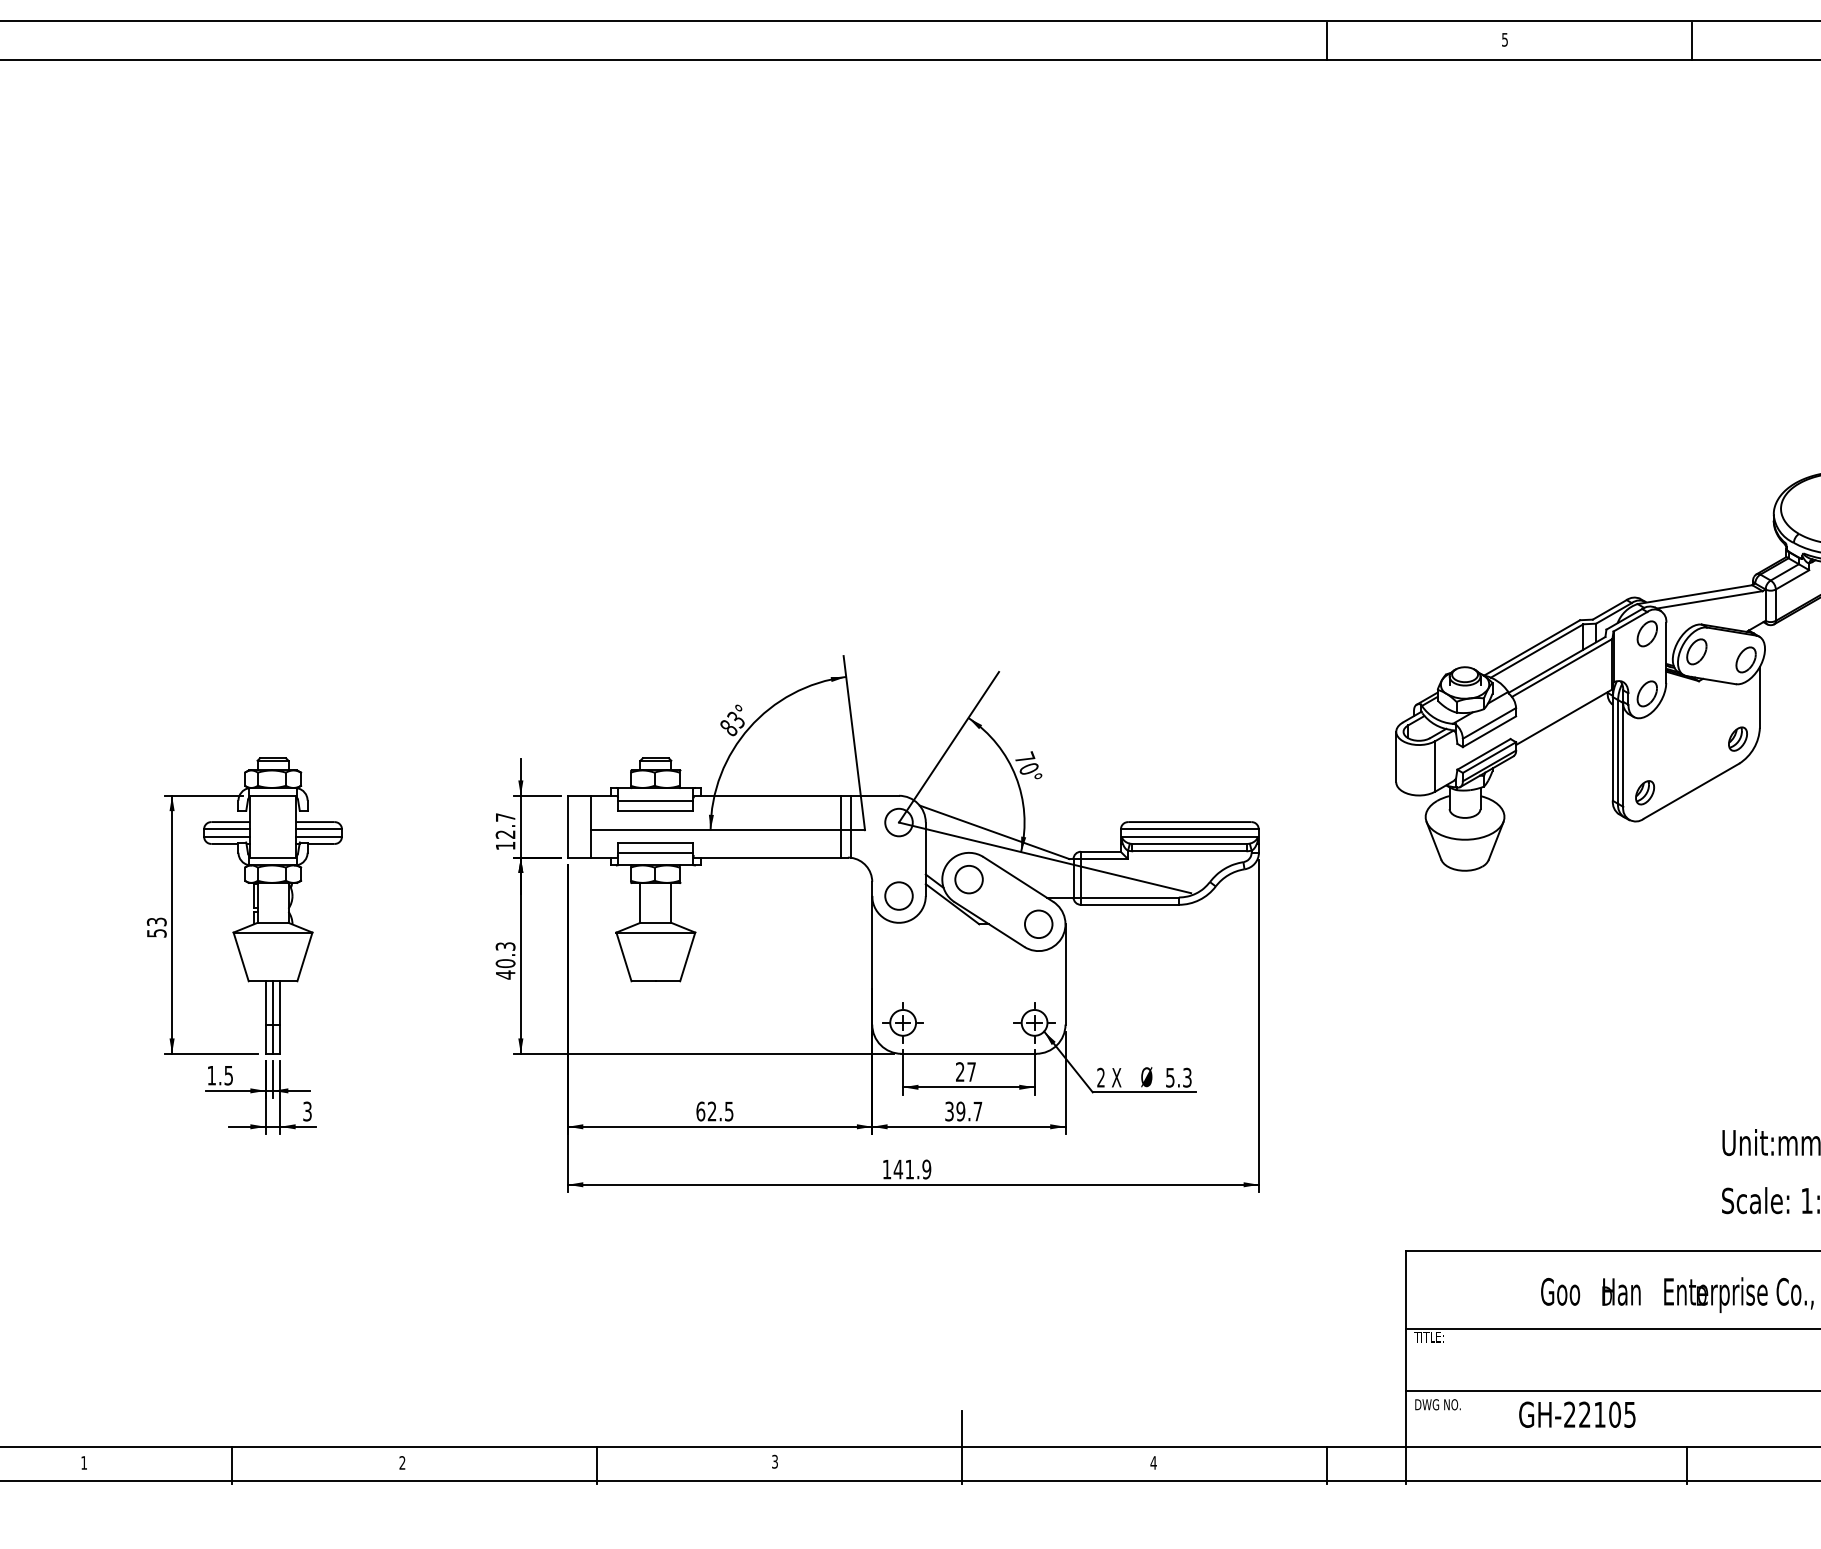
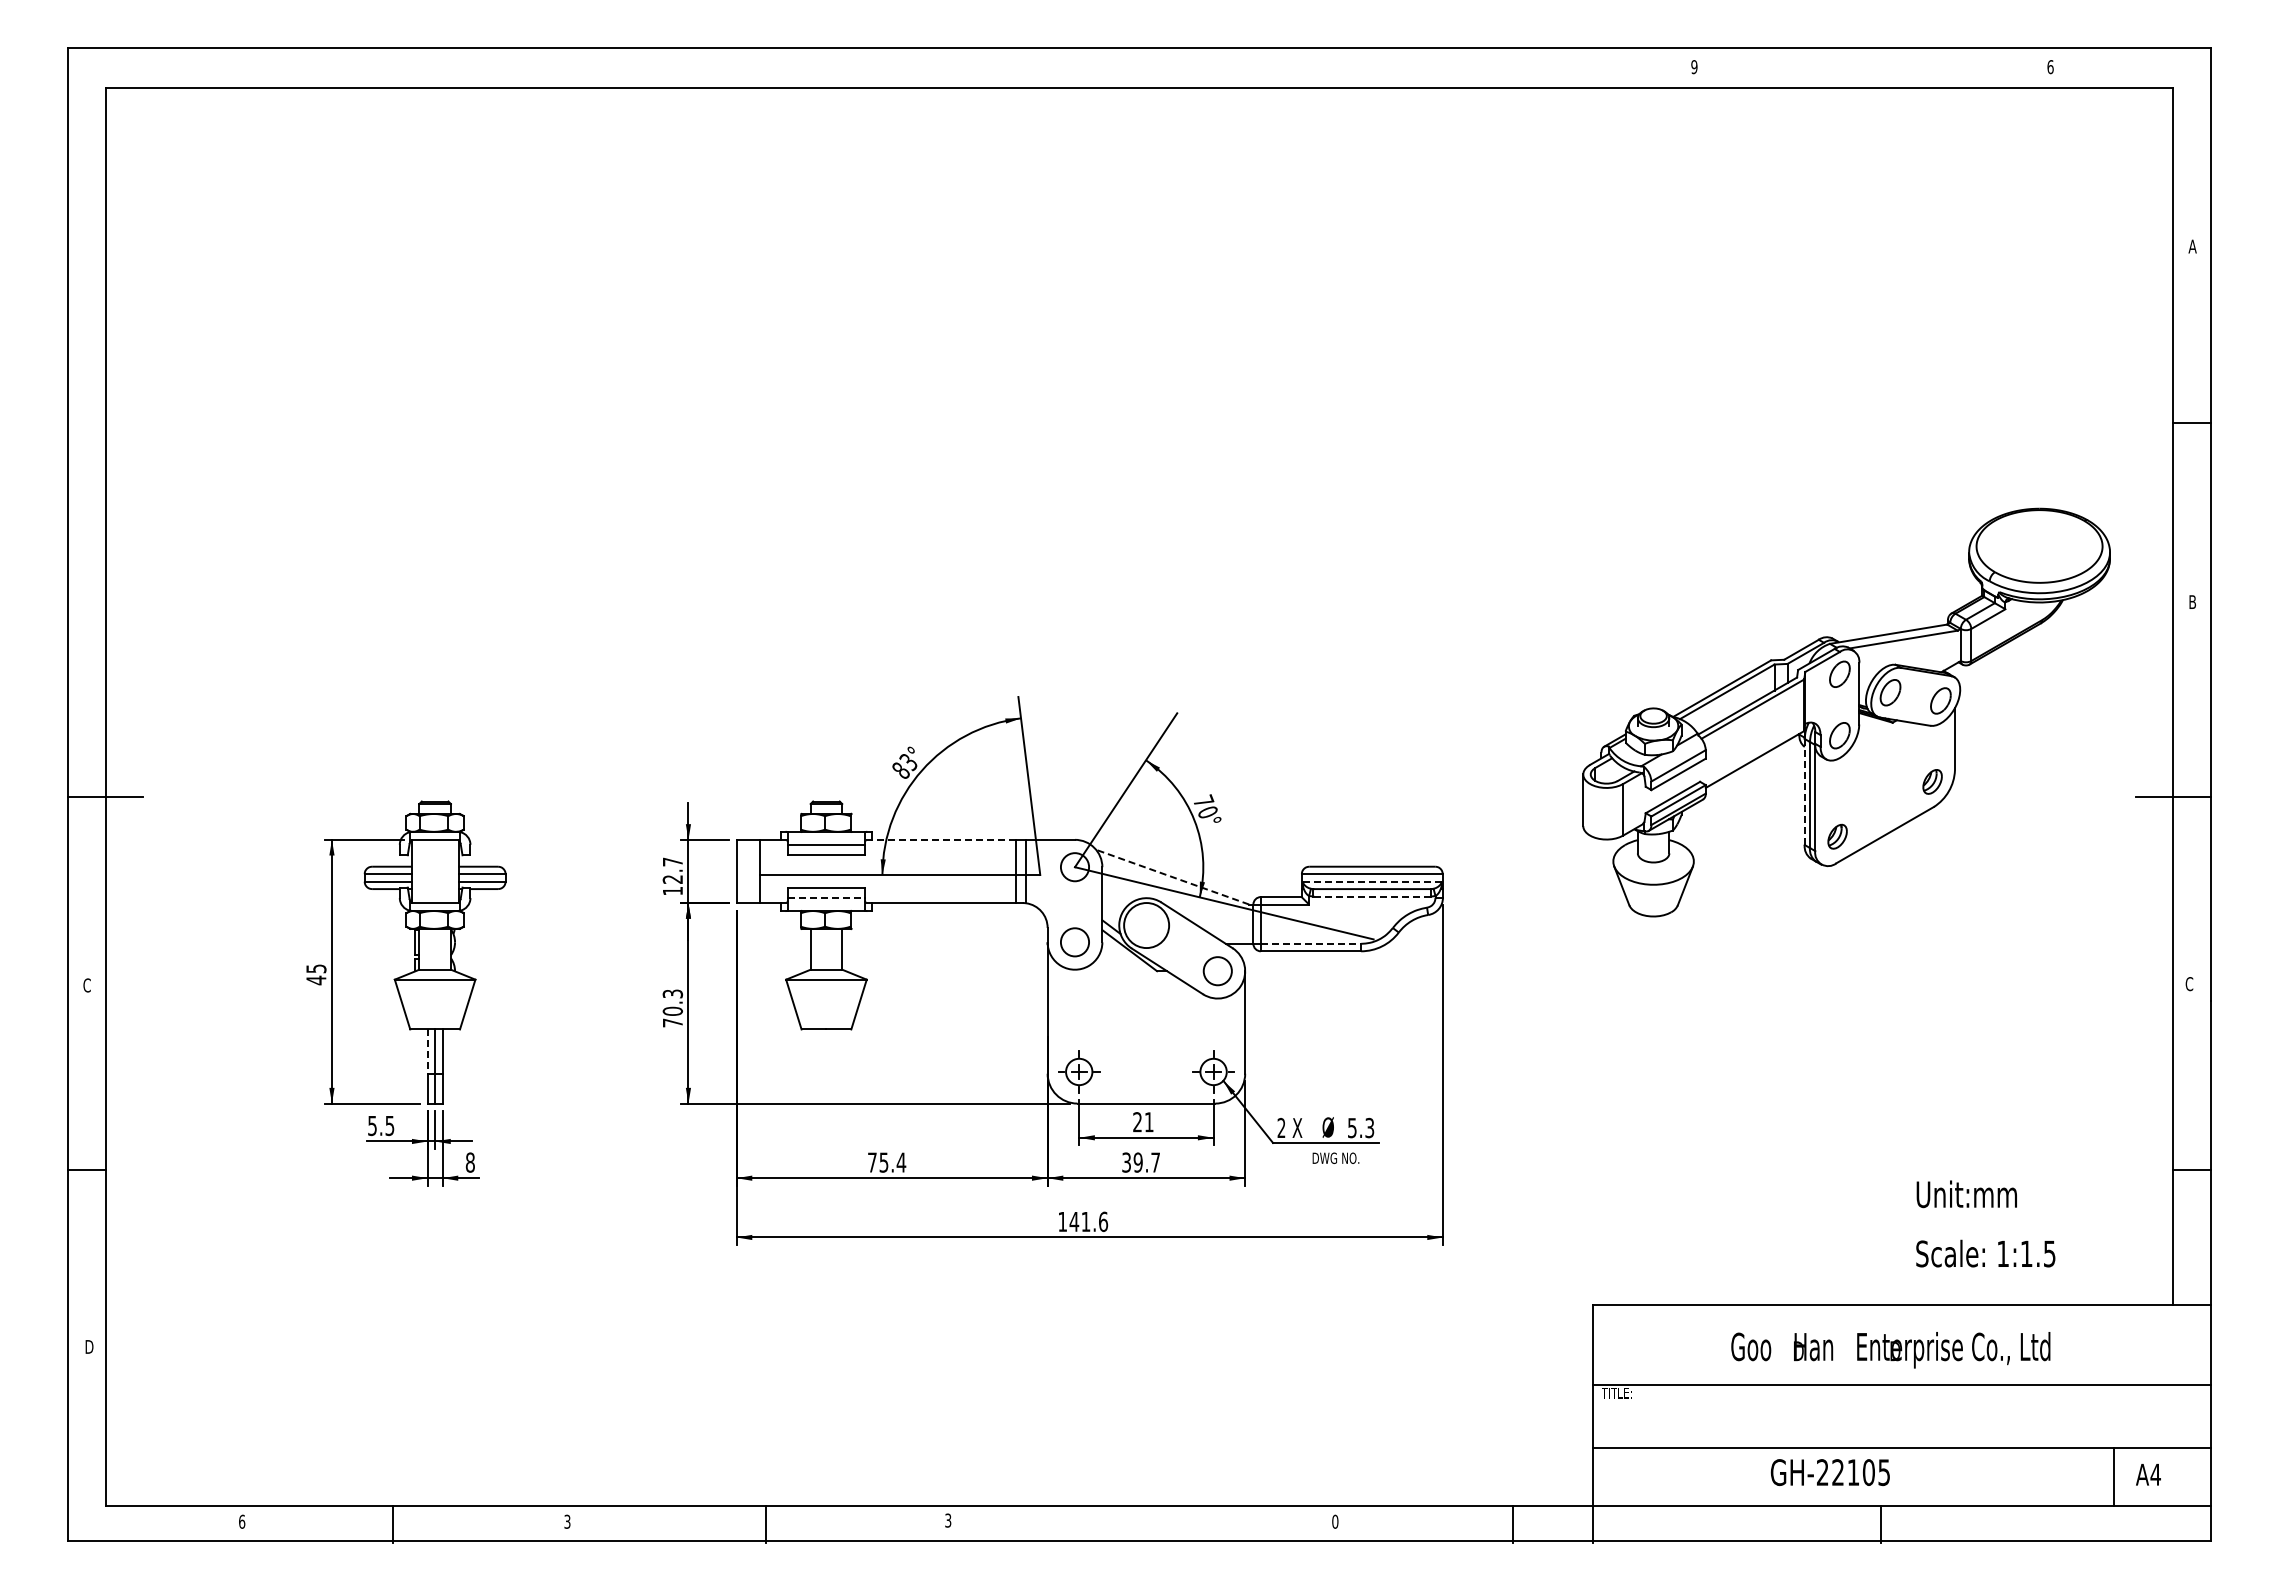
text: (1505, 39) -> (1694, 66), 5 -> 9
line: (1327, 41) -> (1512, 68), removed
line: (1691, 41) -> (1885, 68), removed
line: (1612, 749) -> (1804, 792), solid -> dashed
line: (767, 795) -> (940, 839), solid -> dashed
line: (994, 832) -> (1172, 877), solid -> dashed
line: (1189, 836) -> (1371, 881), solid -> dashed
line: (1190, 851) -> (1372, 896), solid -> dashed
line: (655, 853) -> (826, 898), solid -> dashed
circle: (968, 879) -> (1146, 925), size x1.6
line: (1130, 897) -> (1311, 943), solid -> dashed
text: (156, 927) -> (316, 974), 53 -> 45
text: (505, 974) -> (672, 1022), 40.3 -> 70.3
line: (265, 1003) -> (427, 1052), solid -> dashed
text: (971, 1072) -> (1149, 1122), 27 -> 21
text: (211, 1076) -> (372, 1126), 1.5 -> 5.5
text: (306, 1111) -> (469, 1162), 3 -> 8
text: (715, 1111) -> (887, 1162), 62.5 -> 75.4
text: (926, 1169) -> (1103, 1221), 141.9 -> 141.6
text: (1437, 1403) -> (1335, 1157), moved
text: (1576, 1414) -> (1829, 1472), moved
line: (962, 1447) -> (1139, 1505), removed
text: (84, 1462) -> (242, 1521), 1 -> 6
text: (402, 1462) -> (567, 1521), 2 -> 3
text: (1153, 1462) -> (1335, 1521), 4 -> 0

